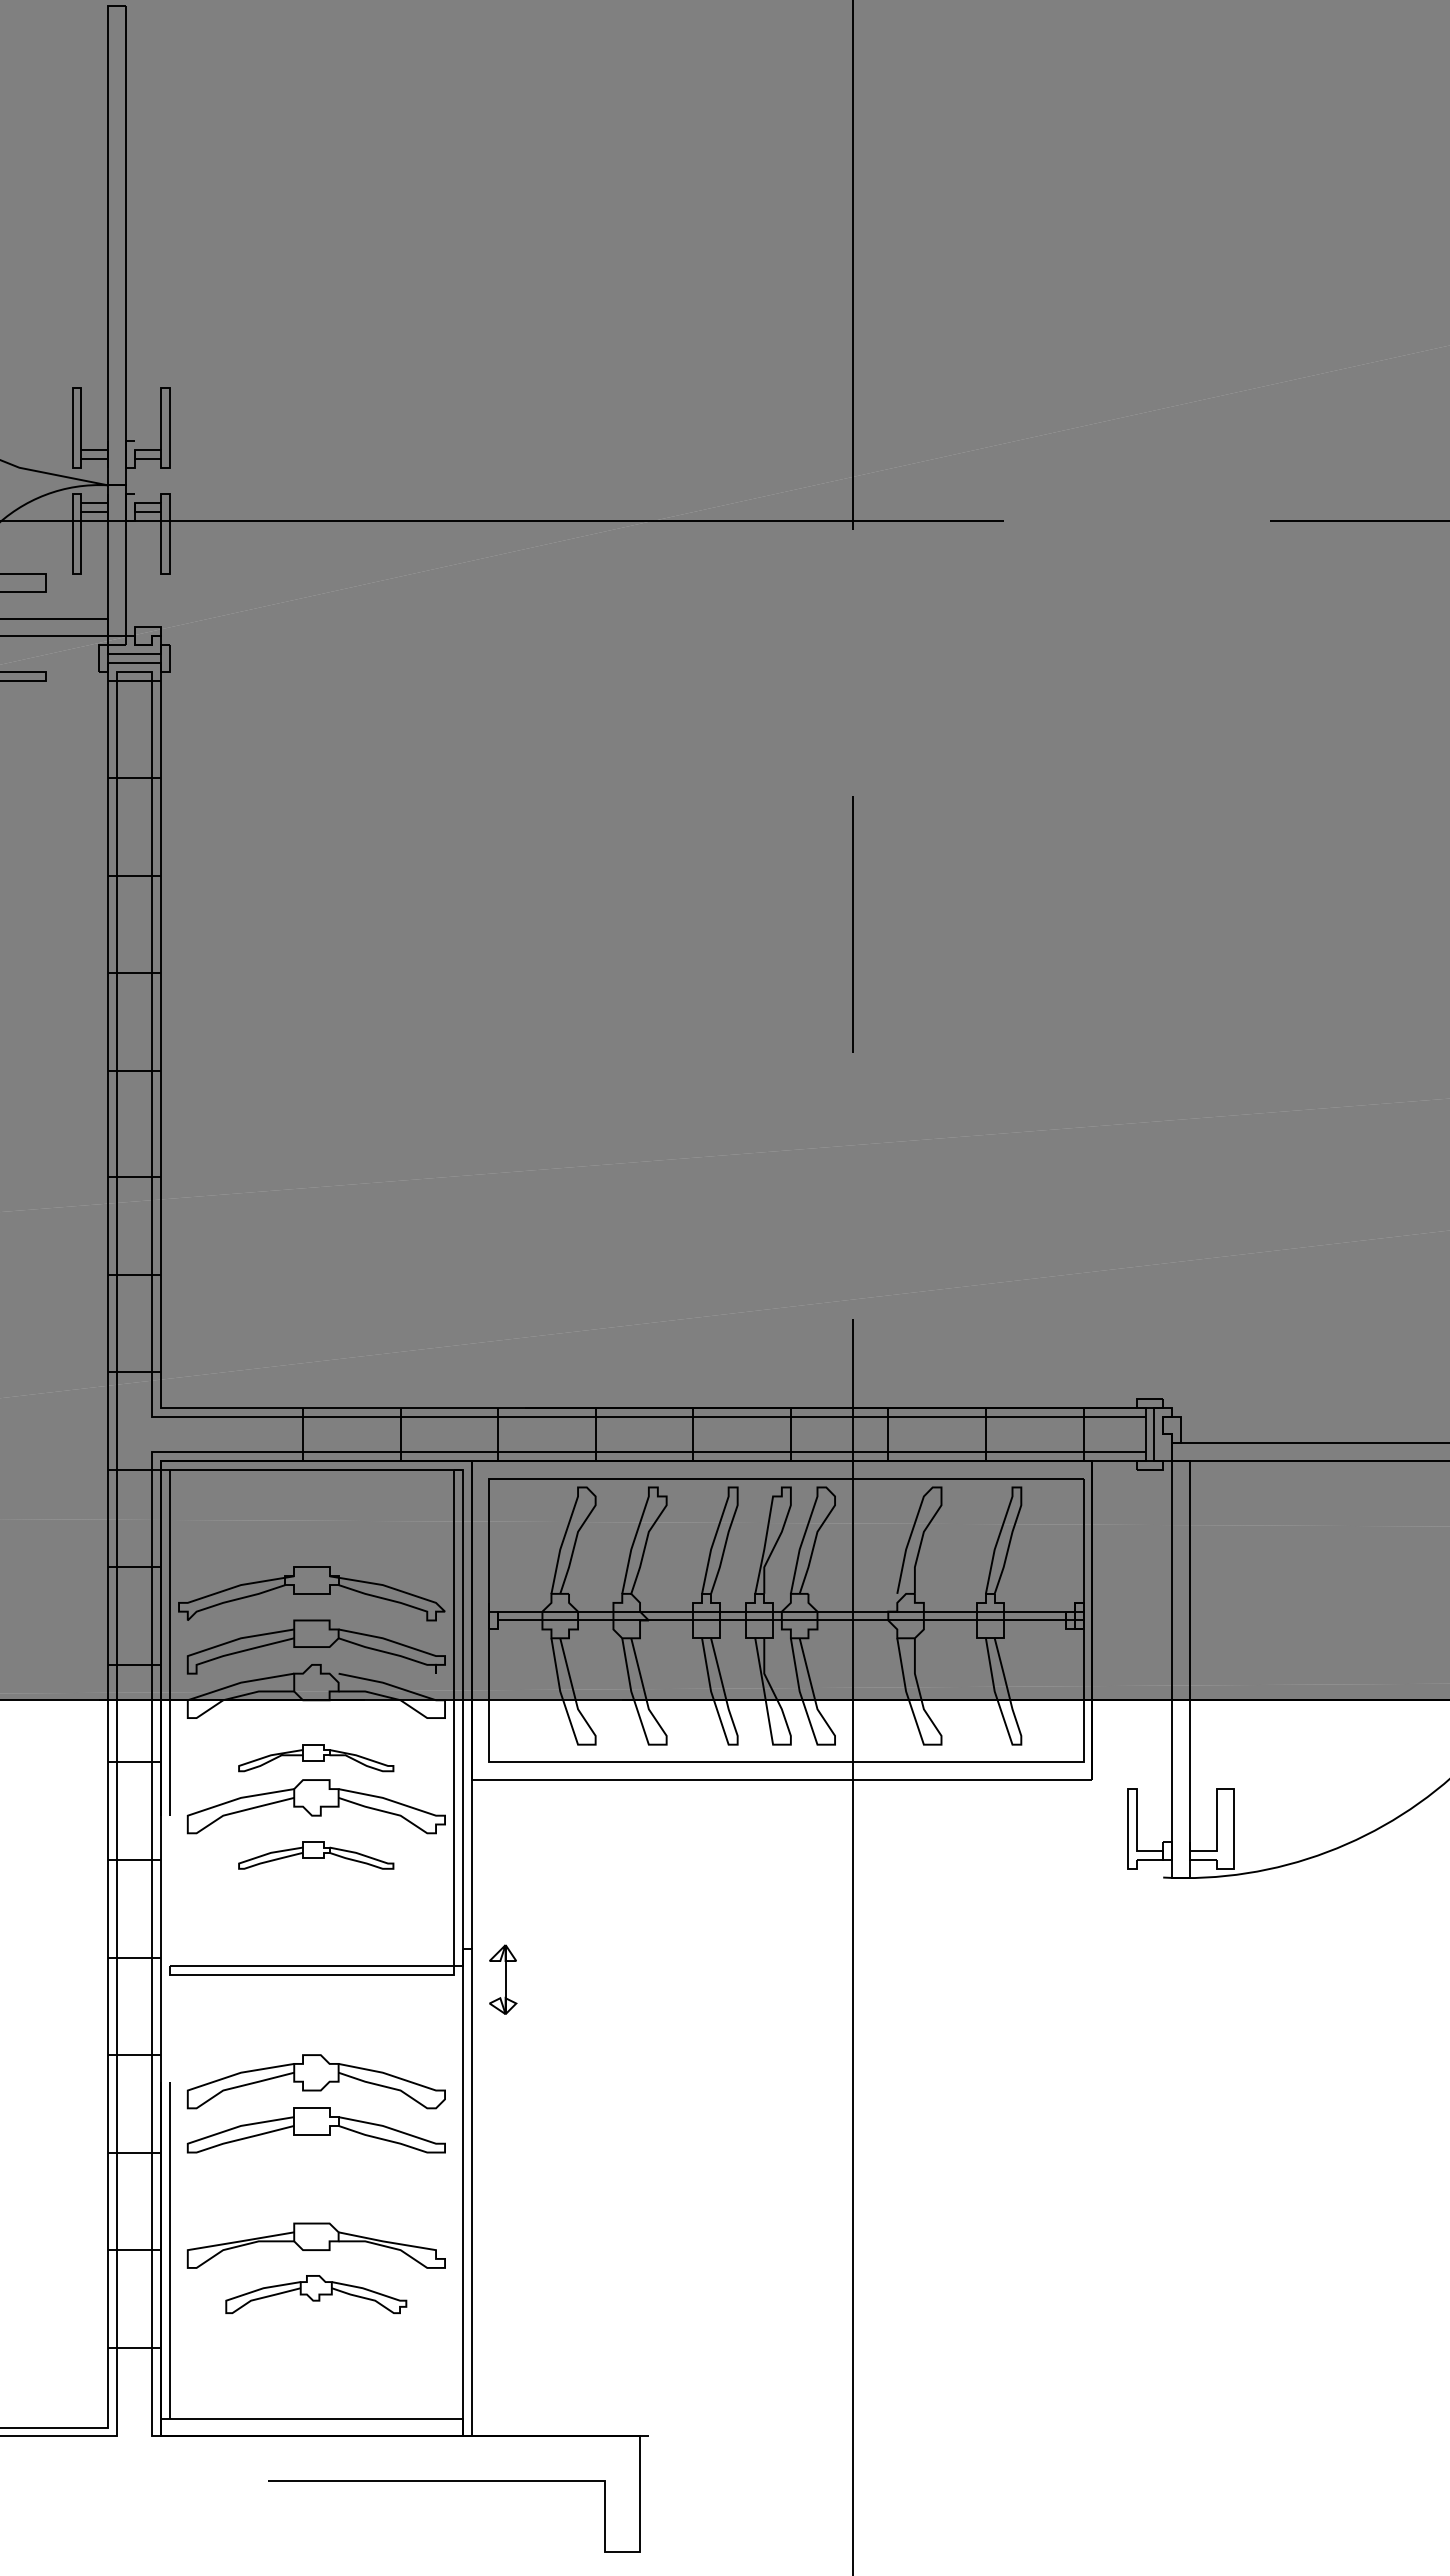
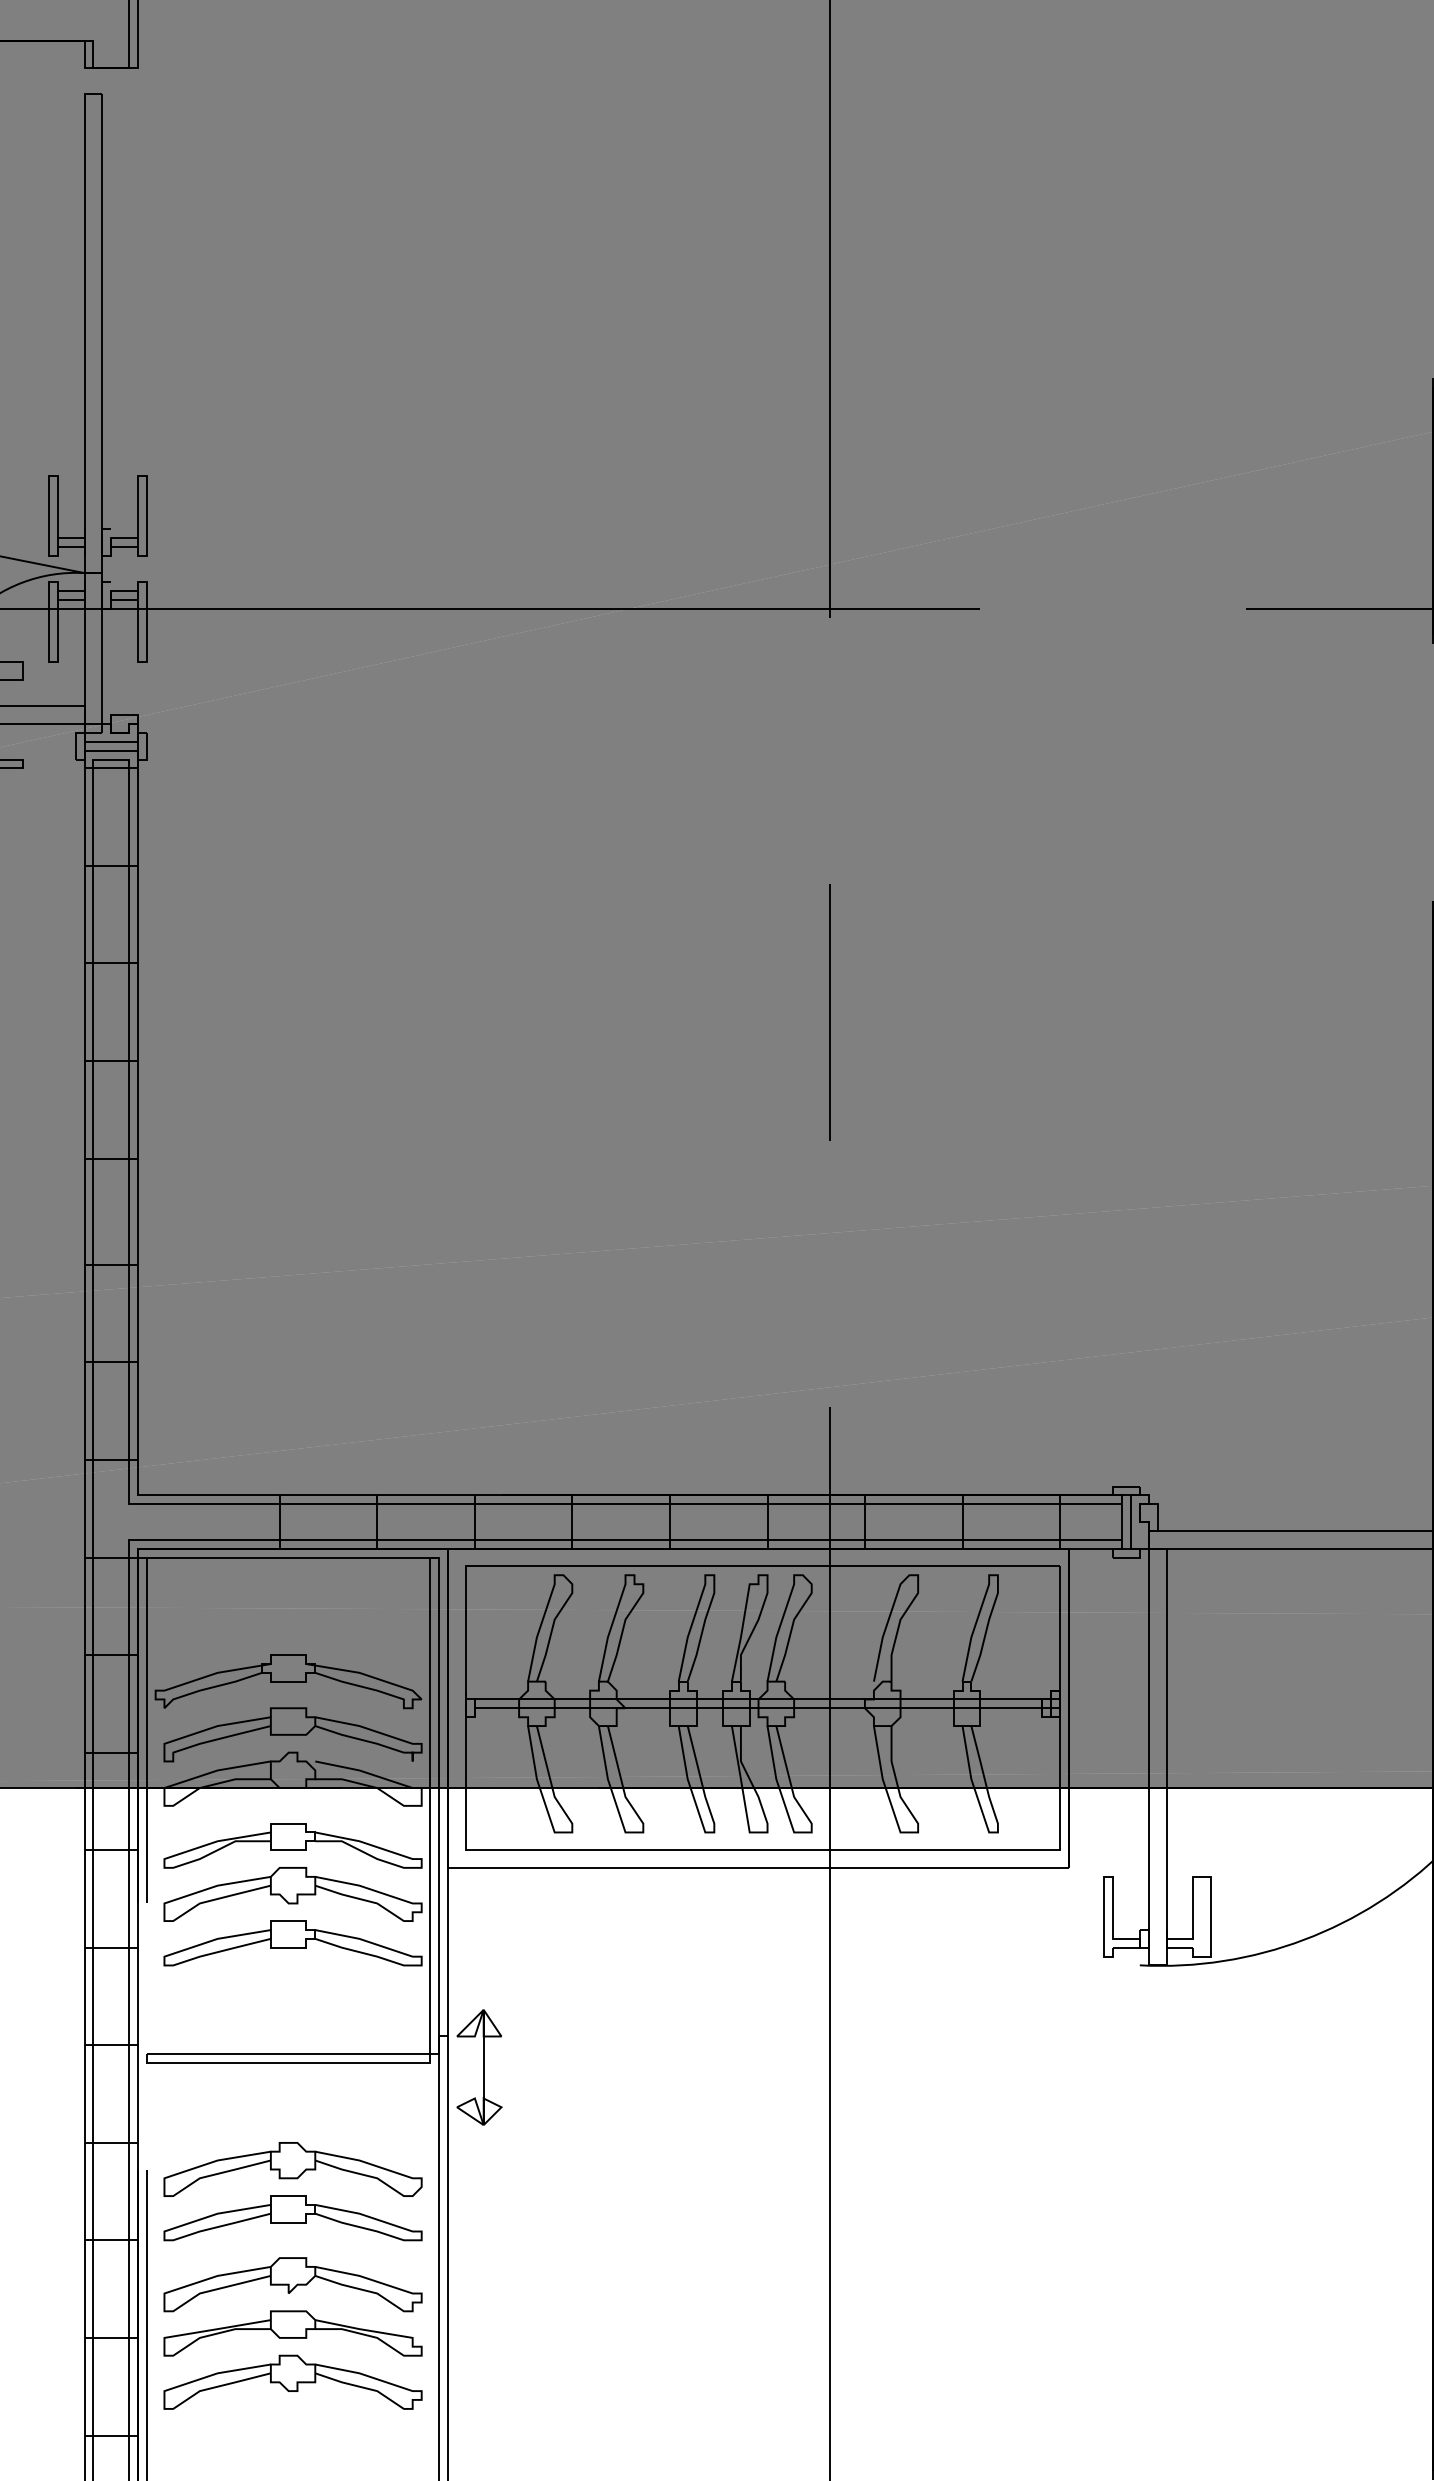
part: (315, 1757) -> (292, 1845), size x1.67
part: (315, 1855) -> (292, 1943), size x1.67
part: (503, 1979) -> (480, 2067), size x1.67
part: (315, 2196) -> (292, 2284), added
part: (315, 2294) -> (292, 2382), size x1.43

